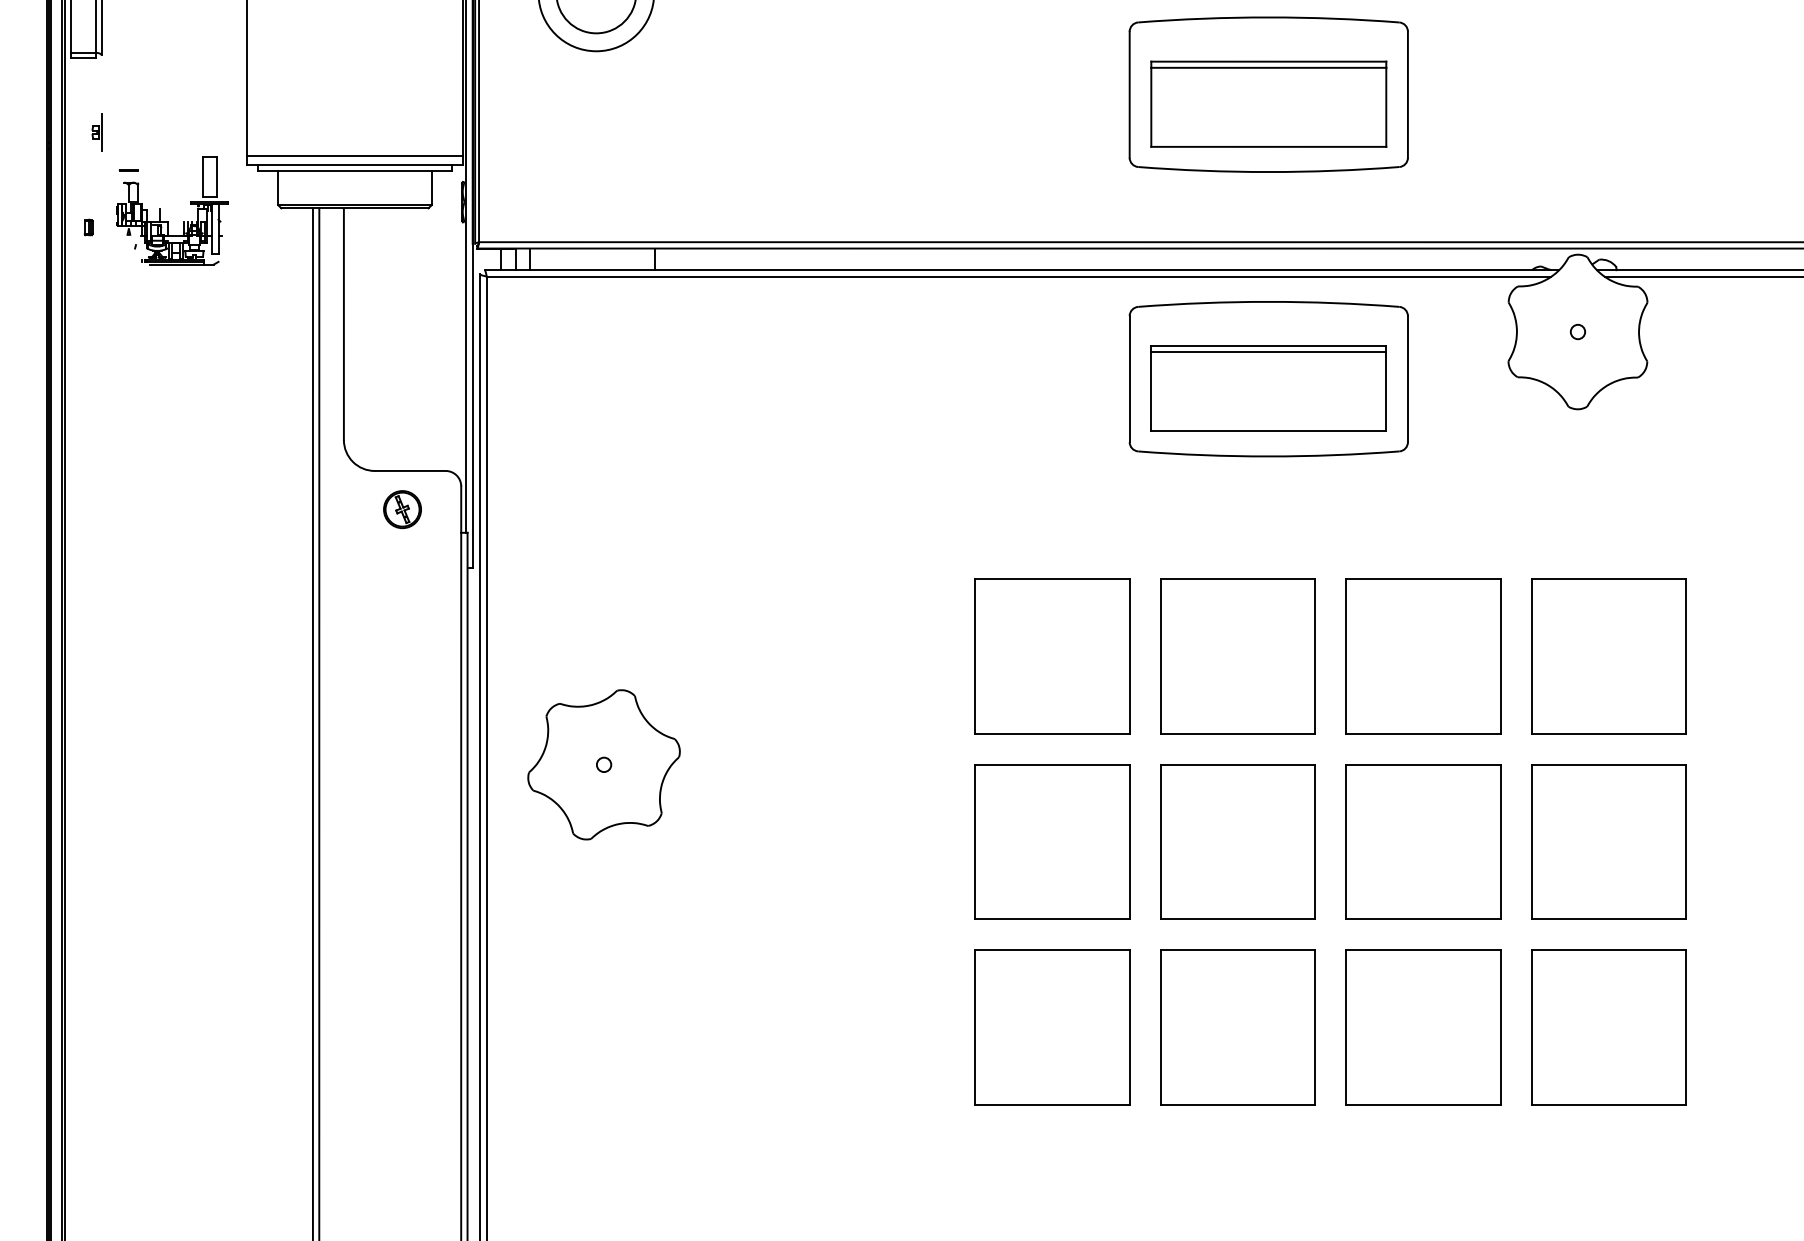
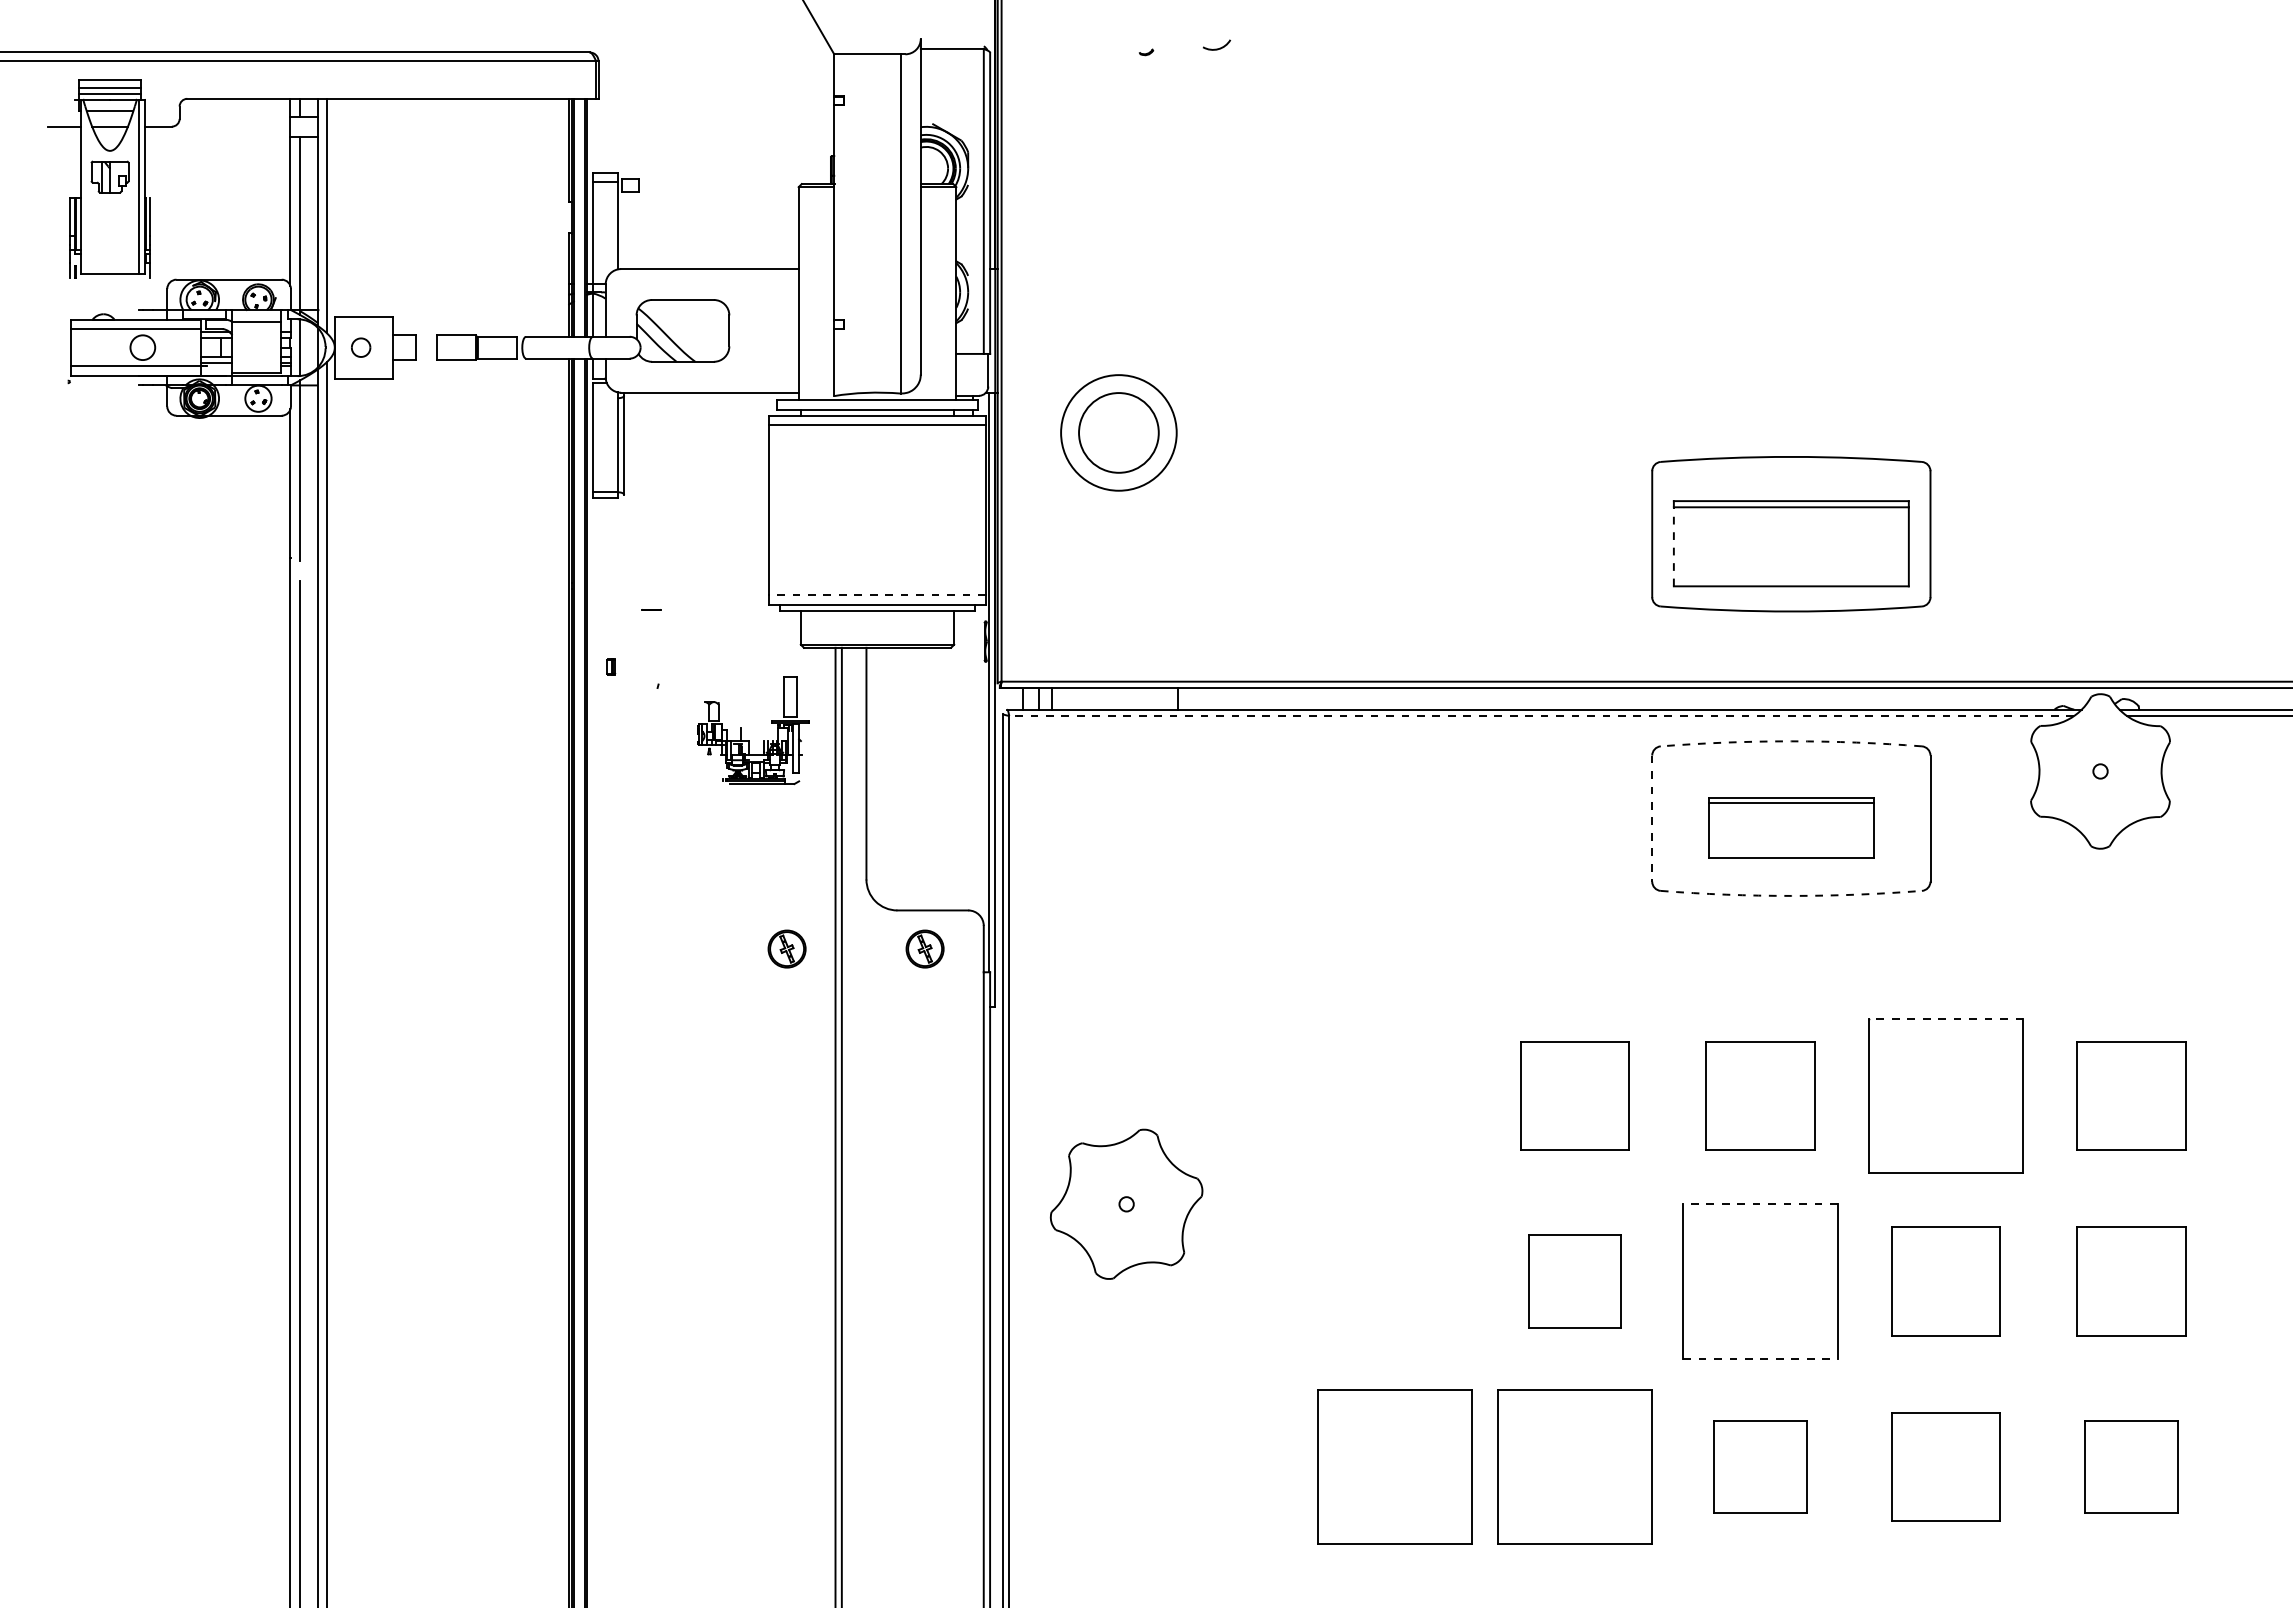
line: (1150, 107) -> (1673, 546), solid -> dashed
part: (96, 132) -> (619, 571), removed
line: (354, 156) -> (877, 595), solid -> dashed
part: (168, 221) -> (749, 740), moved
line: (1018, 276) -> (1541, 715), solid -> dashed
arc: (1268, 302) -> (1791, 741), solid -> dashed
line: (1129, 380) -> (1652, 819), solid -> dashed
part: (1268, 389) -> (1791, 828), size x0.7
arc: (1268, 456) -> (1791, 895), solid -> dashed
part: (263, 509) -> (786, 948), added
line: (1422, 579) -> (1945, 1018), solid -> dashed
part: (1051, 656) -> (1574, 1095), size x0.7
part: (1237, 656) -> (1760, 1095), size x0.7
part: (1608, 656) -> (2131, 1095), size x0.7
line: (1236, 765) -> (1759, 1204), solid -> dashed
part: (1051, 842) -> (1574, 1281), size x0.6
part: (1422, 842) -> (1945, 1281), size x0.7
part: (1608, 842) -> (2131, 1281), size x0.7
line: (1237, 919) -> (1760, 1358), solid -> dashed
part: (871, 1027) -> (1394, 1466), added
part: (1237, 1027) -> (1760, 1466), size x0.6
part: (1422, 1027) -> (1945, 1466), size x0.7
part: (1608, 1027) -> (2131, 1466), size x0.6

